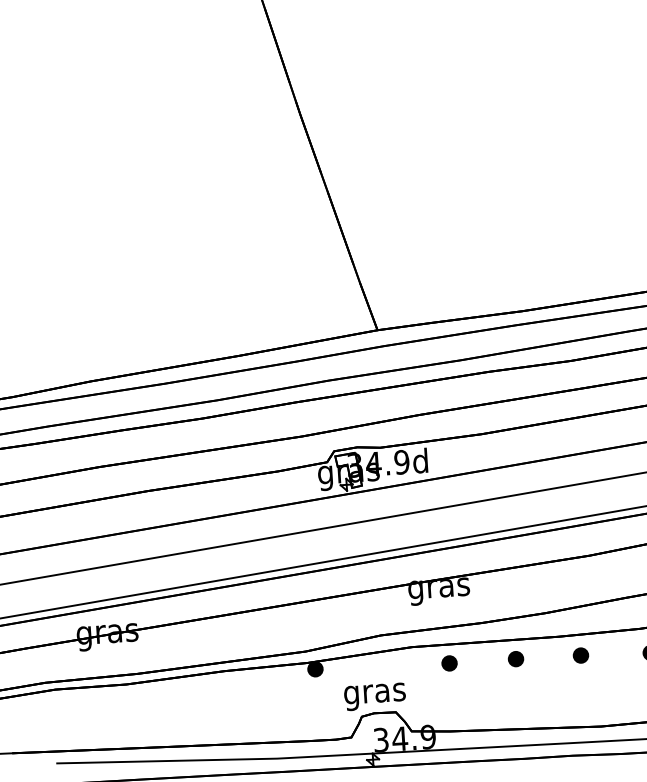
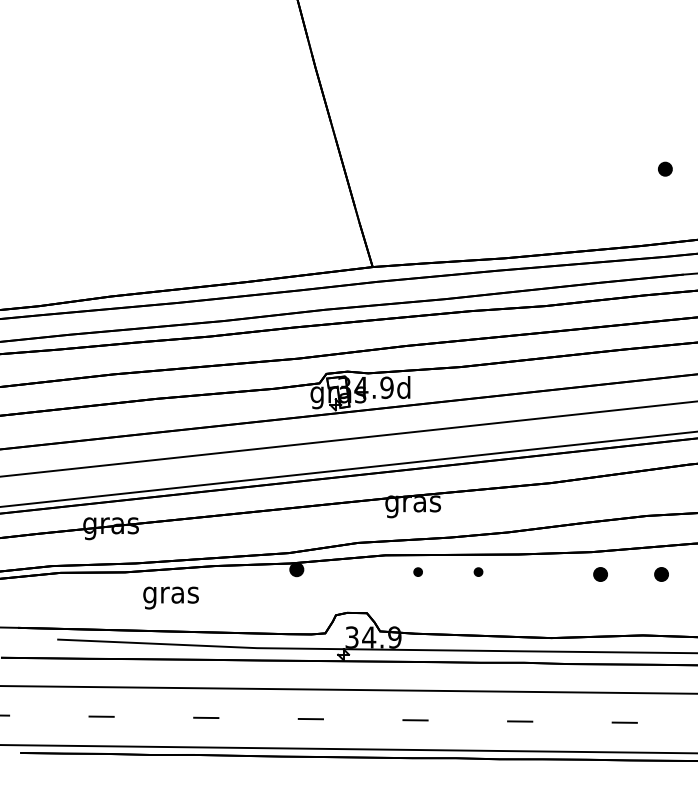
part: (581, 655) -> (537, 572), removed
part: (515, 658) -> (478, 571), size x0.6
part: (448, 662) -> (417, 571), size x0.6
text: (374, 696) -> (170, 597), moved

